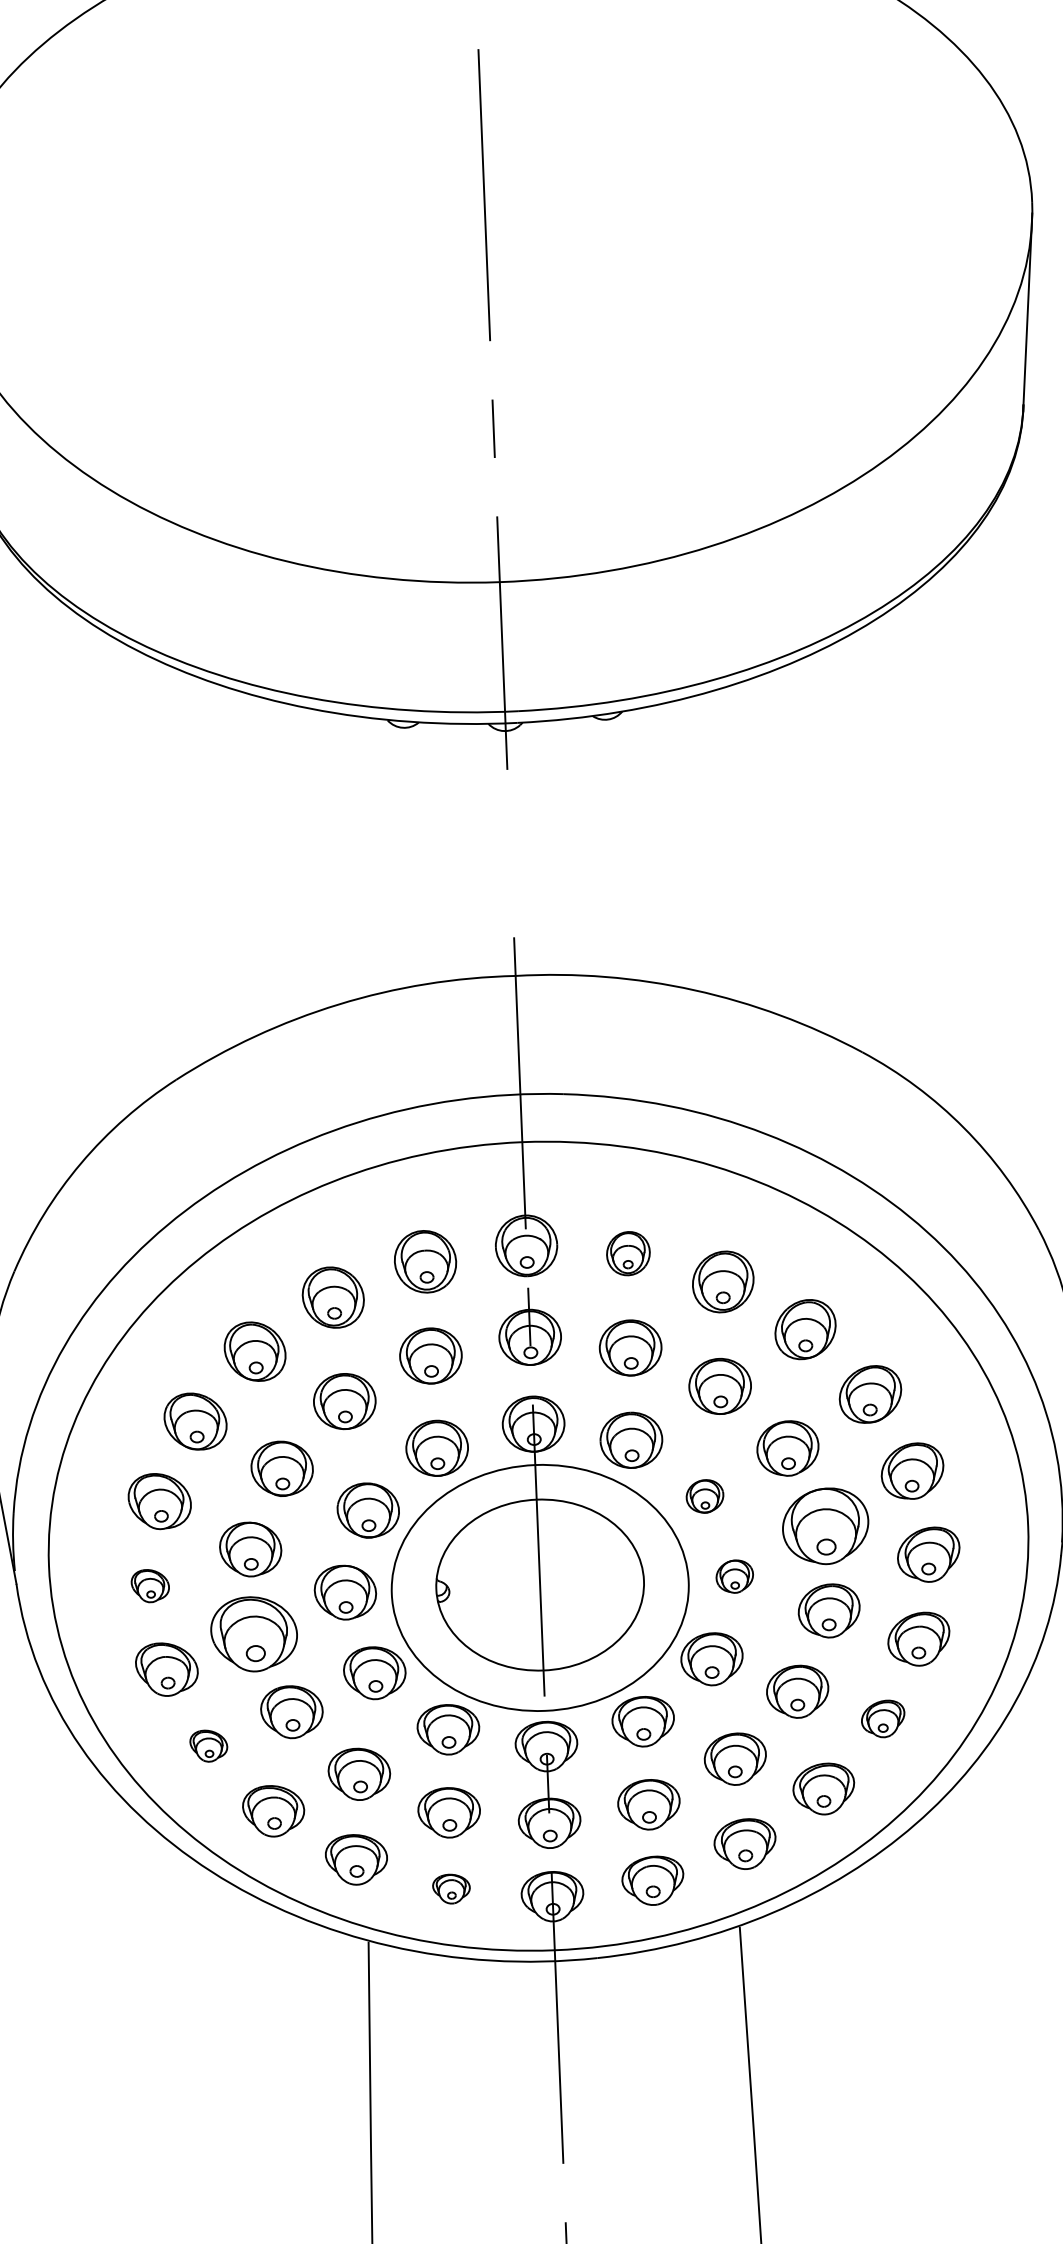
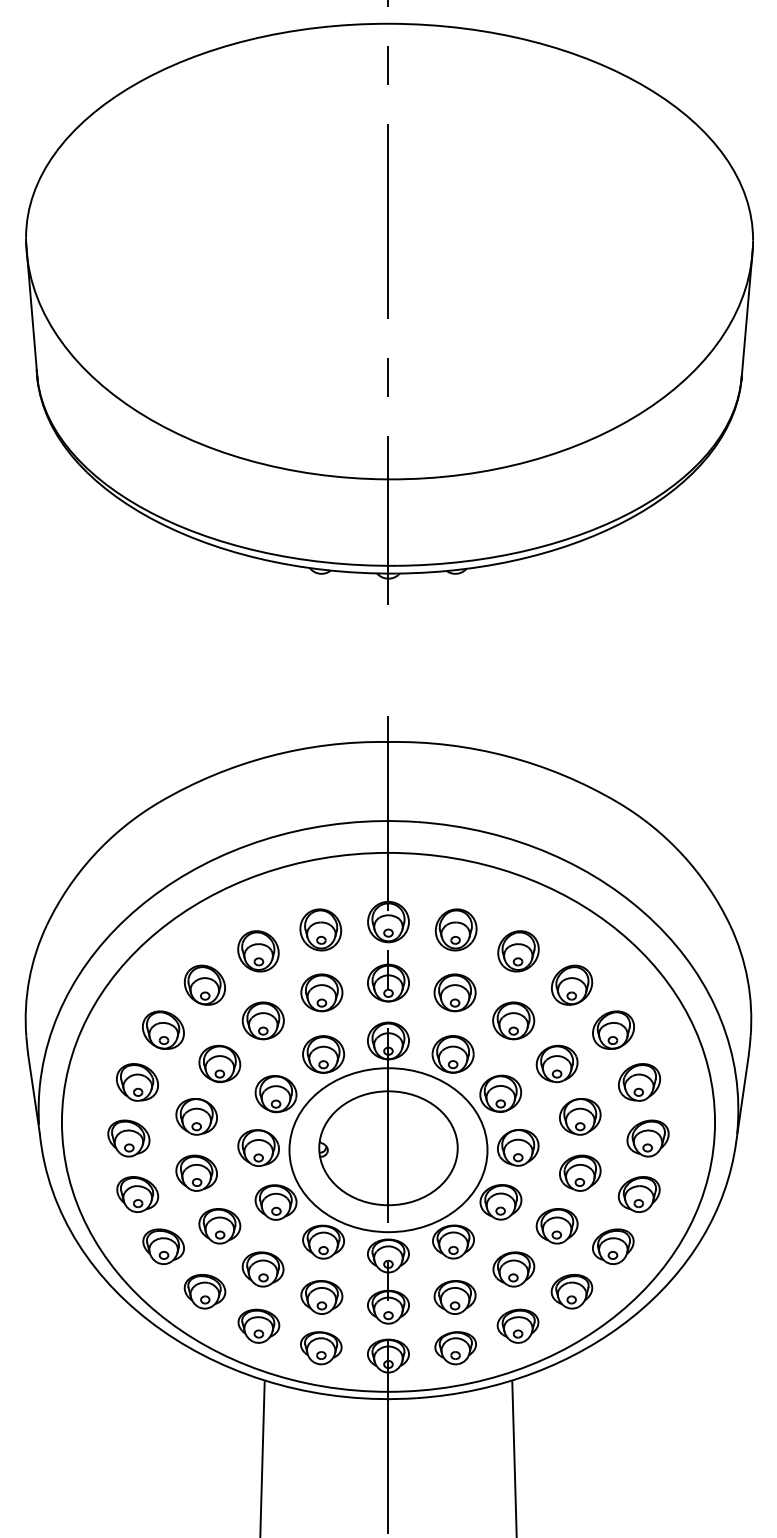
part: (627, 1253) -> (455, 929), size x1.43
part: (704, 1496) -> (500, 1093), size x1.67
part: (826, 1525) -> (580, 1116), size x0.71
part: (735, 1576) -> (518, 1147), size x1.67
part: (149, 1586) -> (128, 1138), size x1.67
part: (253, 1632) -> (196, 1172), size x0.71
part: (883, 1718) -> (613, 1246), size x1.43
part: (208, 1745) -> (163, 1246), size x1.67
part: (451, 1889) -> (321, 1348), size x1.67

